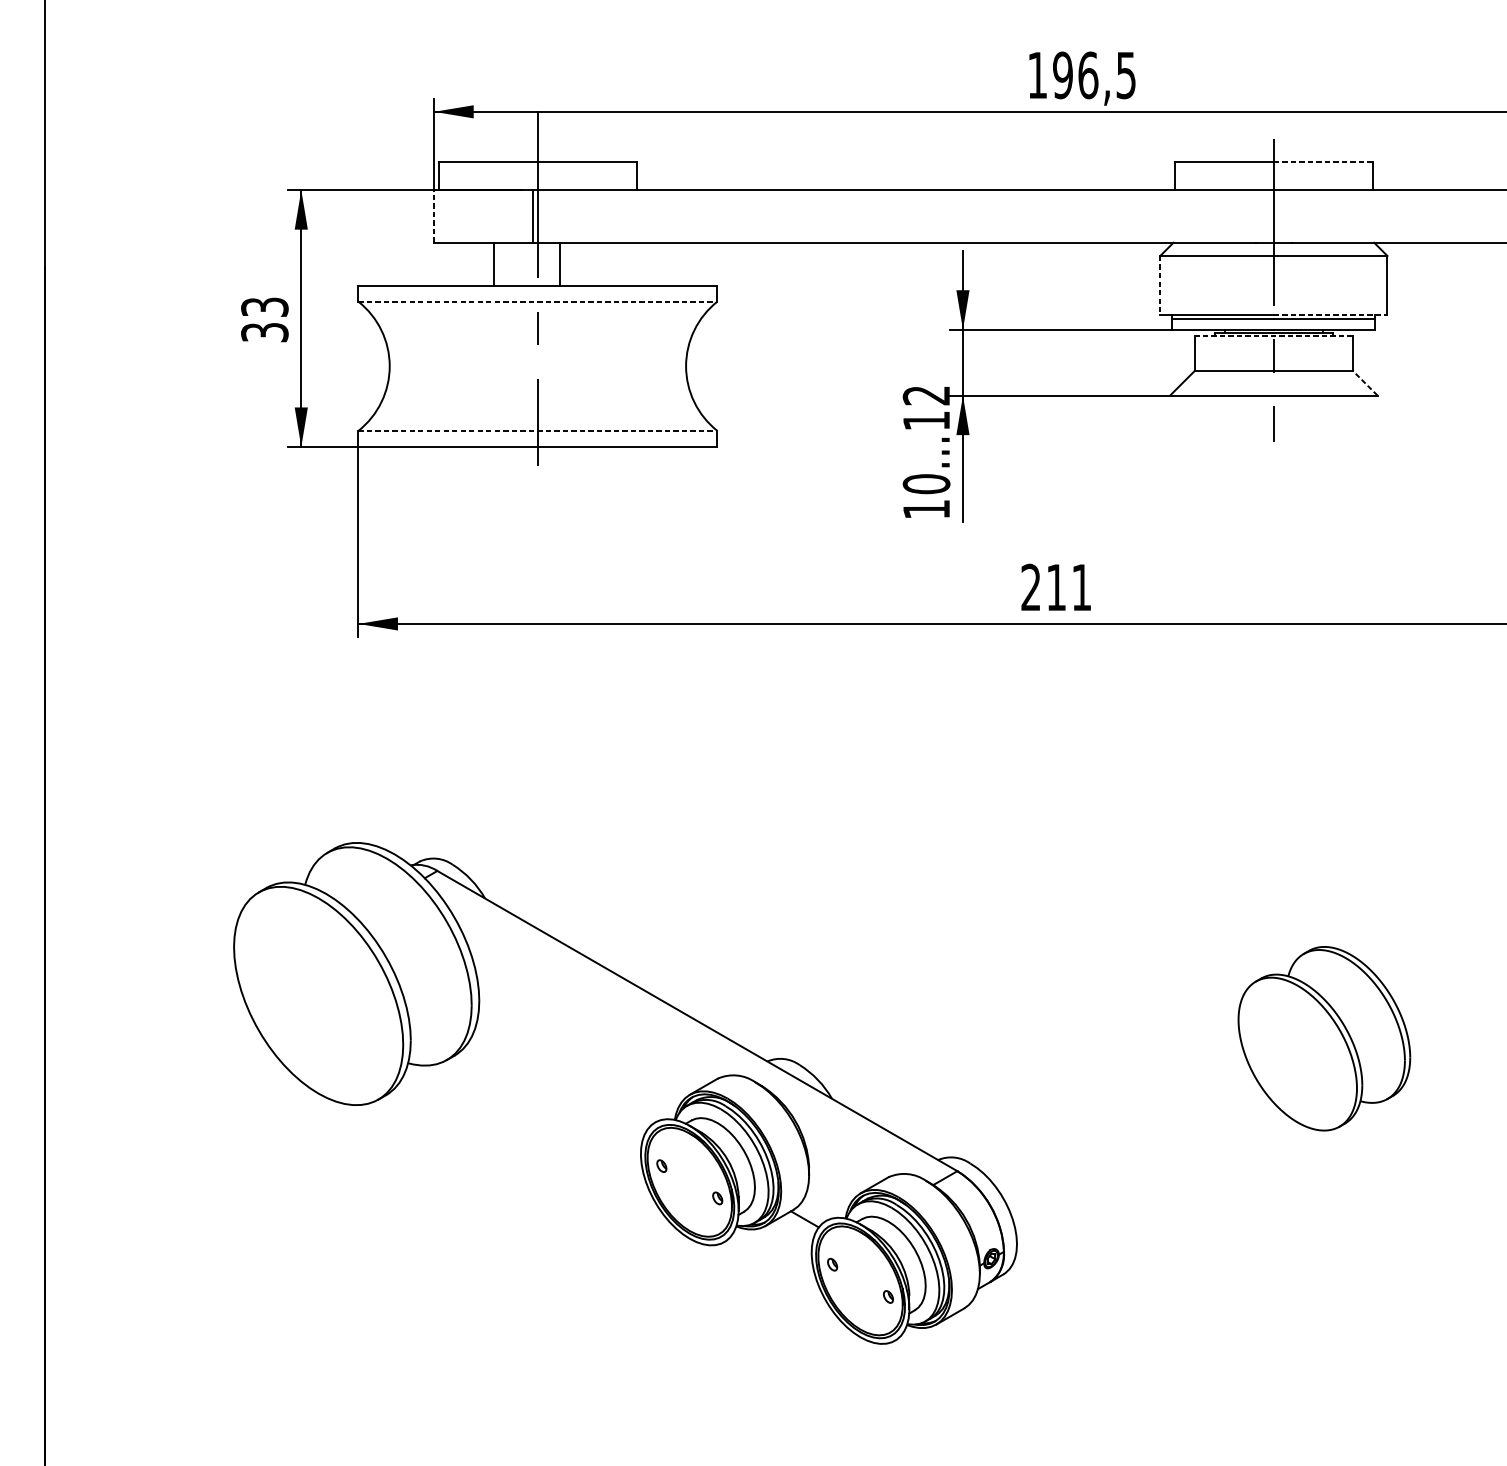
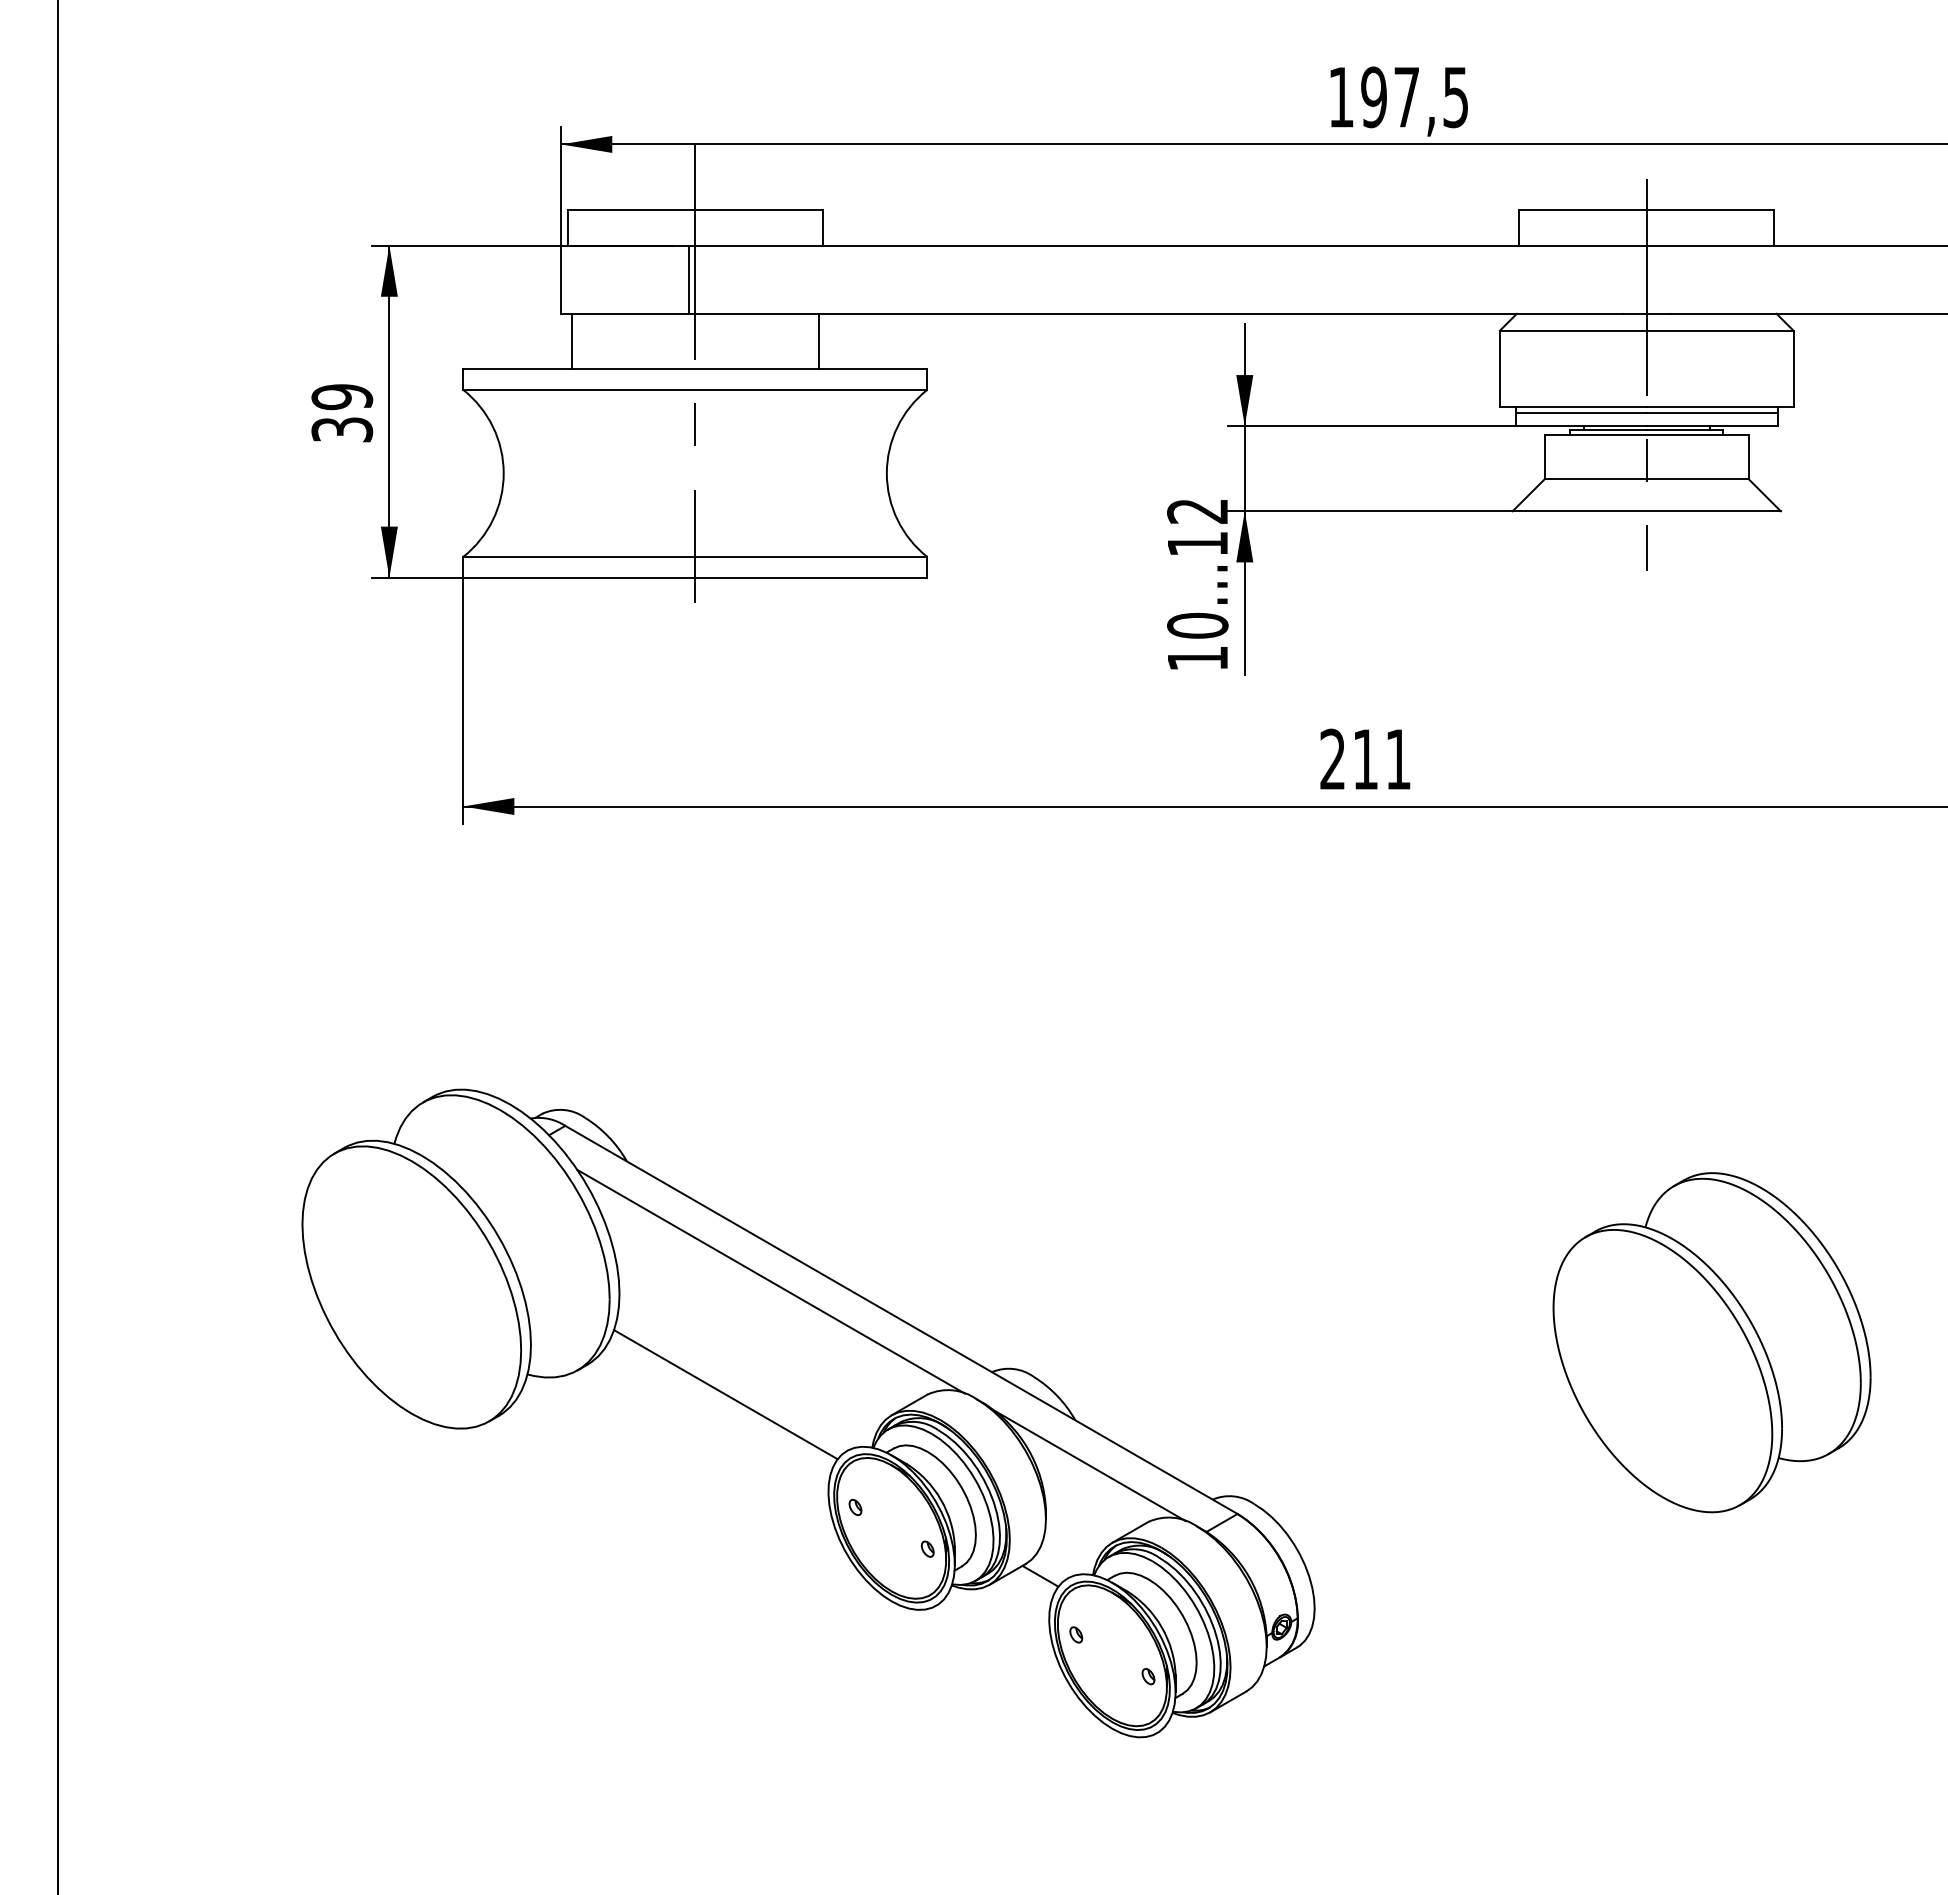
text: (1088, 75) -> (1407, 97), 196,5 -> 197,5
line: (1323, 162) -> (1710, 209), dashed -> solid
line: (434, 216) -> (561, 279), dashed -> solid
line: (493, 264) -> (571, 341), moved
line: (559, 264) -> (818, 341), moved
line: (1159, 285) -> (1499, 369), dashed -> solid
line: (538, 301) -> (695, 389), dashed -> solid
text: (265, 307) -> (342, 397), 33 -> 39
line: (1330, 315) -> (1720, 407), dashed -> solid
line: (1273, 336) -> (1646, 434), dashed -> solid
line: (1364, 383) -> (1764, 495), dashed -> solid
line: (538, 430) -> (695, 556), dashed -> solid
line: (596, 991) -> (770, 1281), added
part: (1323, 1038) -> (1711, 1342), size x1.43
line: (561, 1078) -> (725, 1394), added
line: (843, 1134) -> (1090, 1466), added

